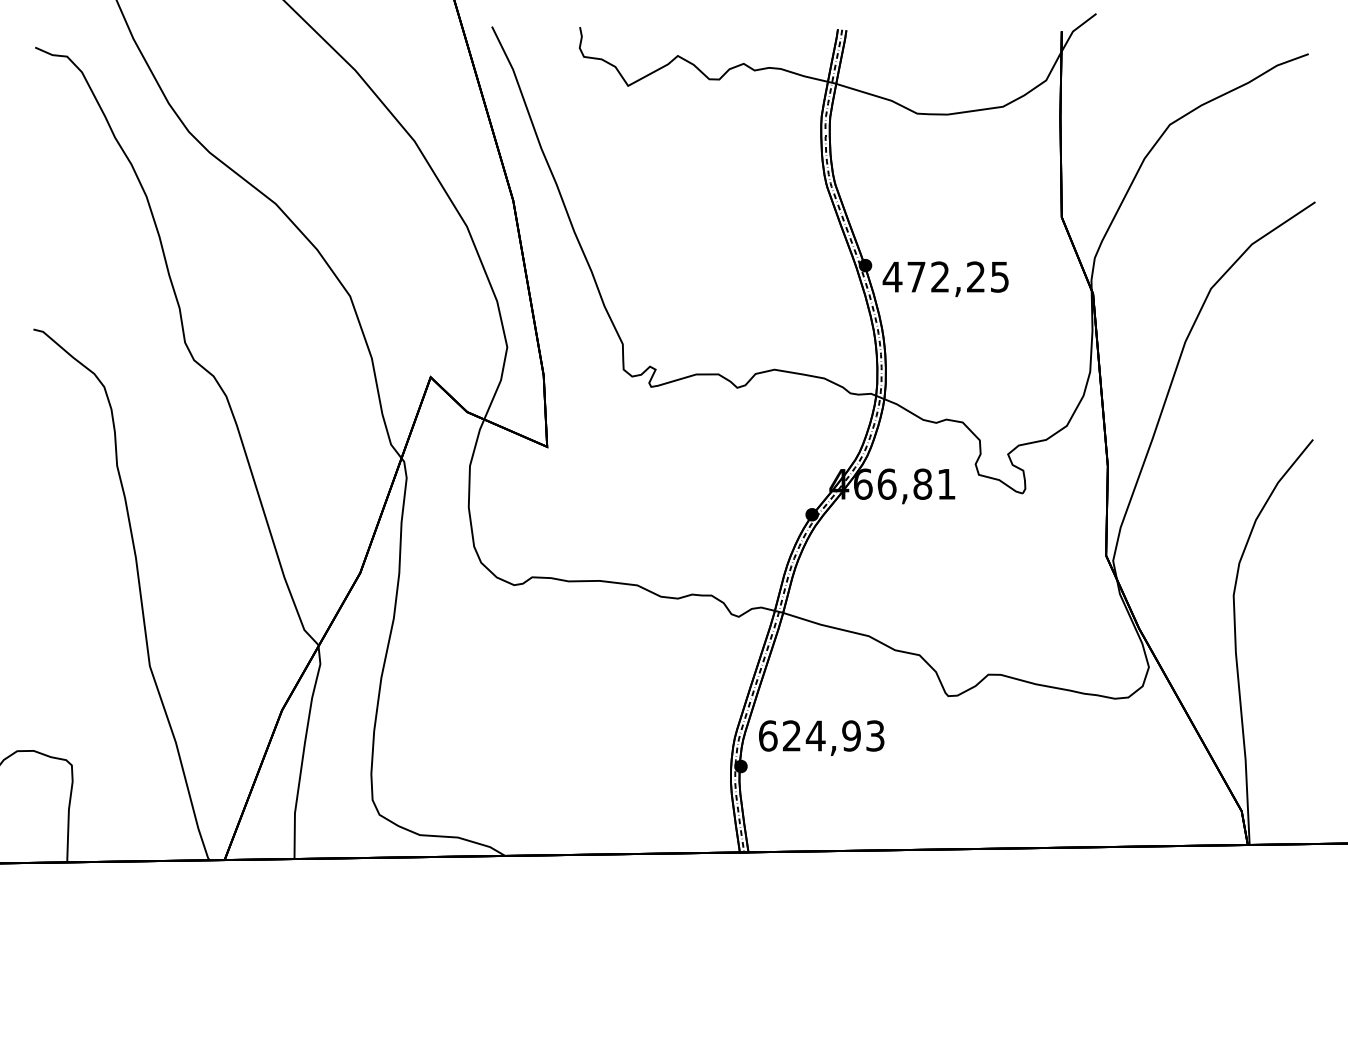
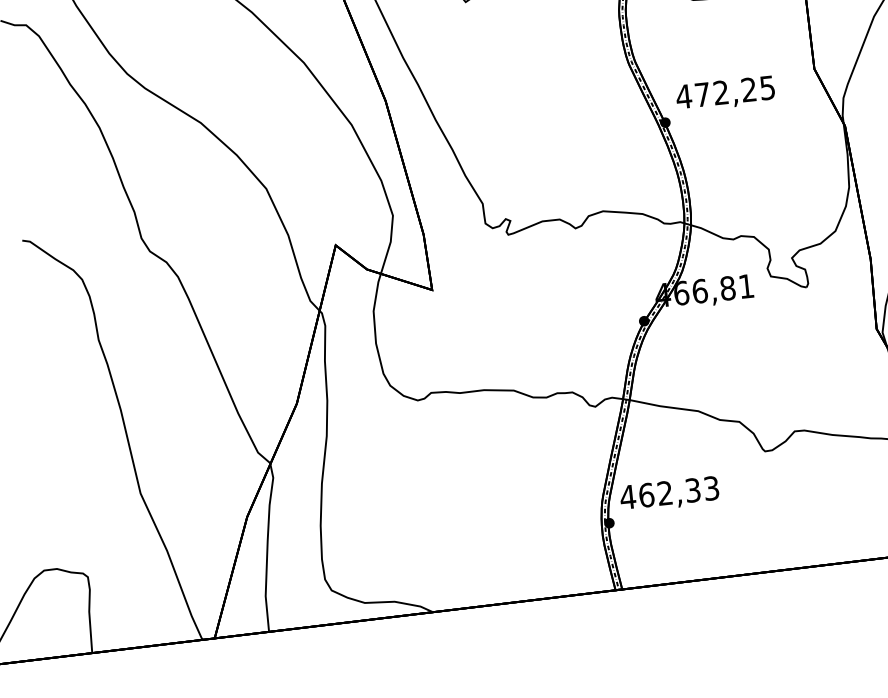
text: (945, 279) -> (725, 94), moved
text: (809, 735) -> (660, 493), 624,93 -> 462,33

